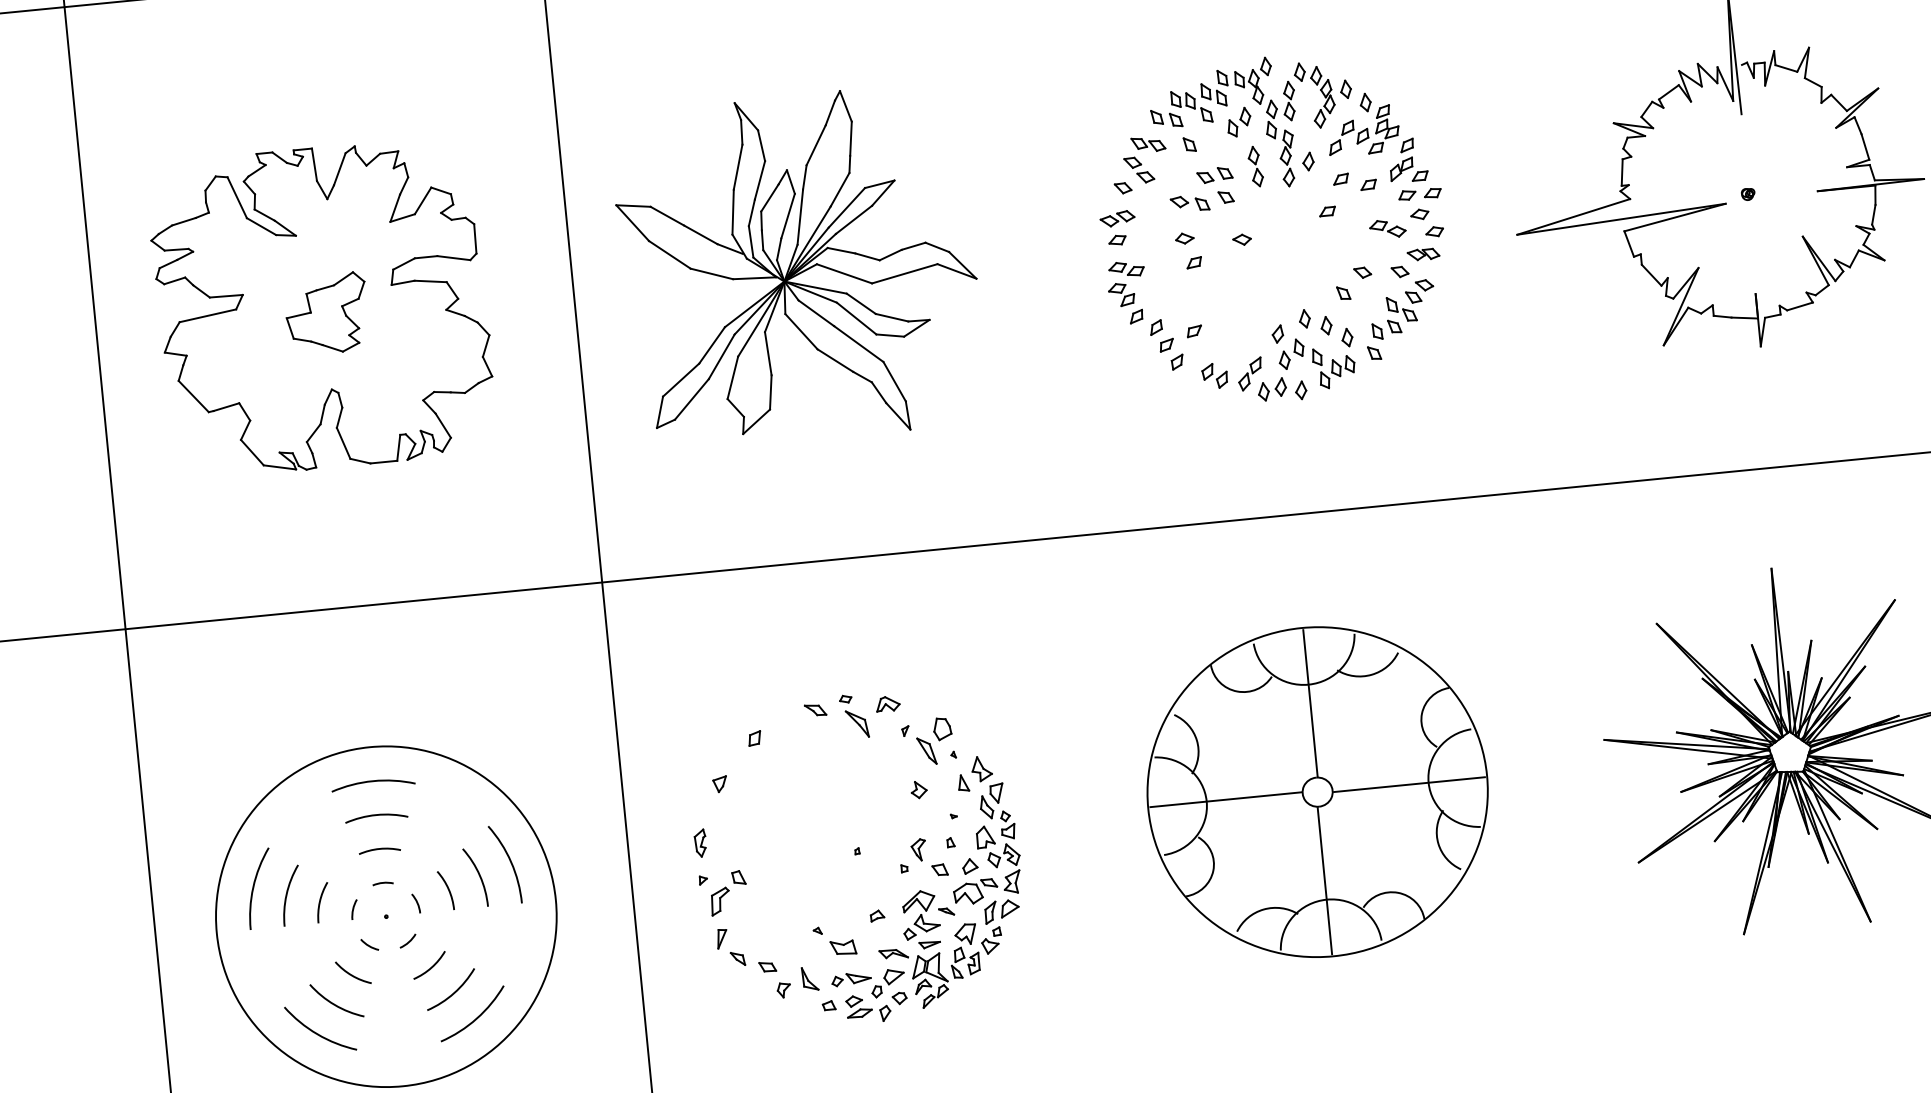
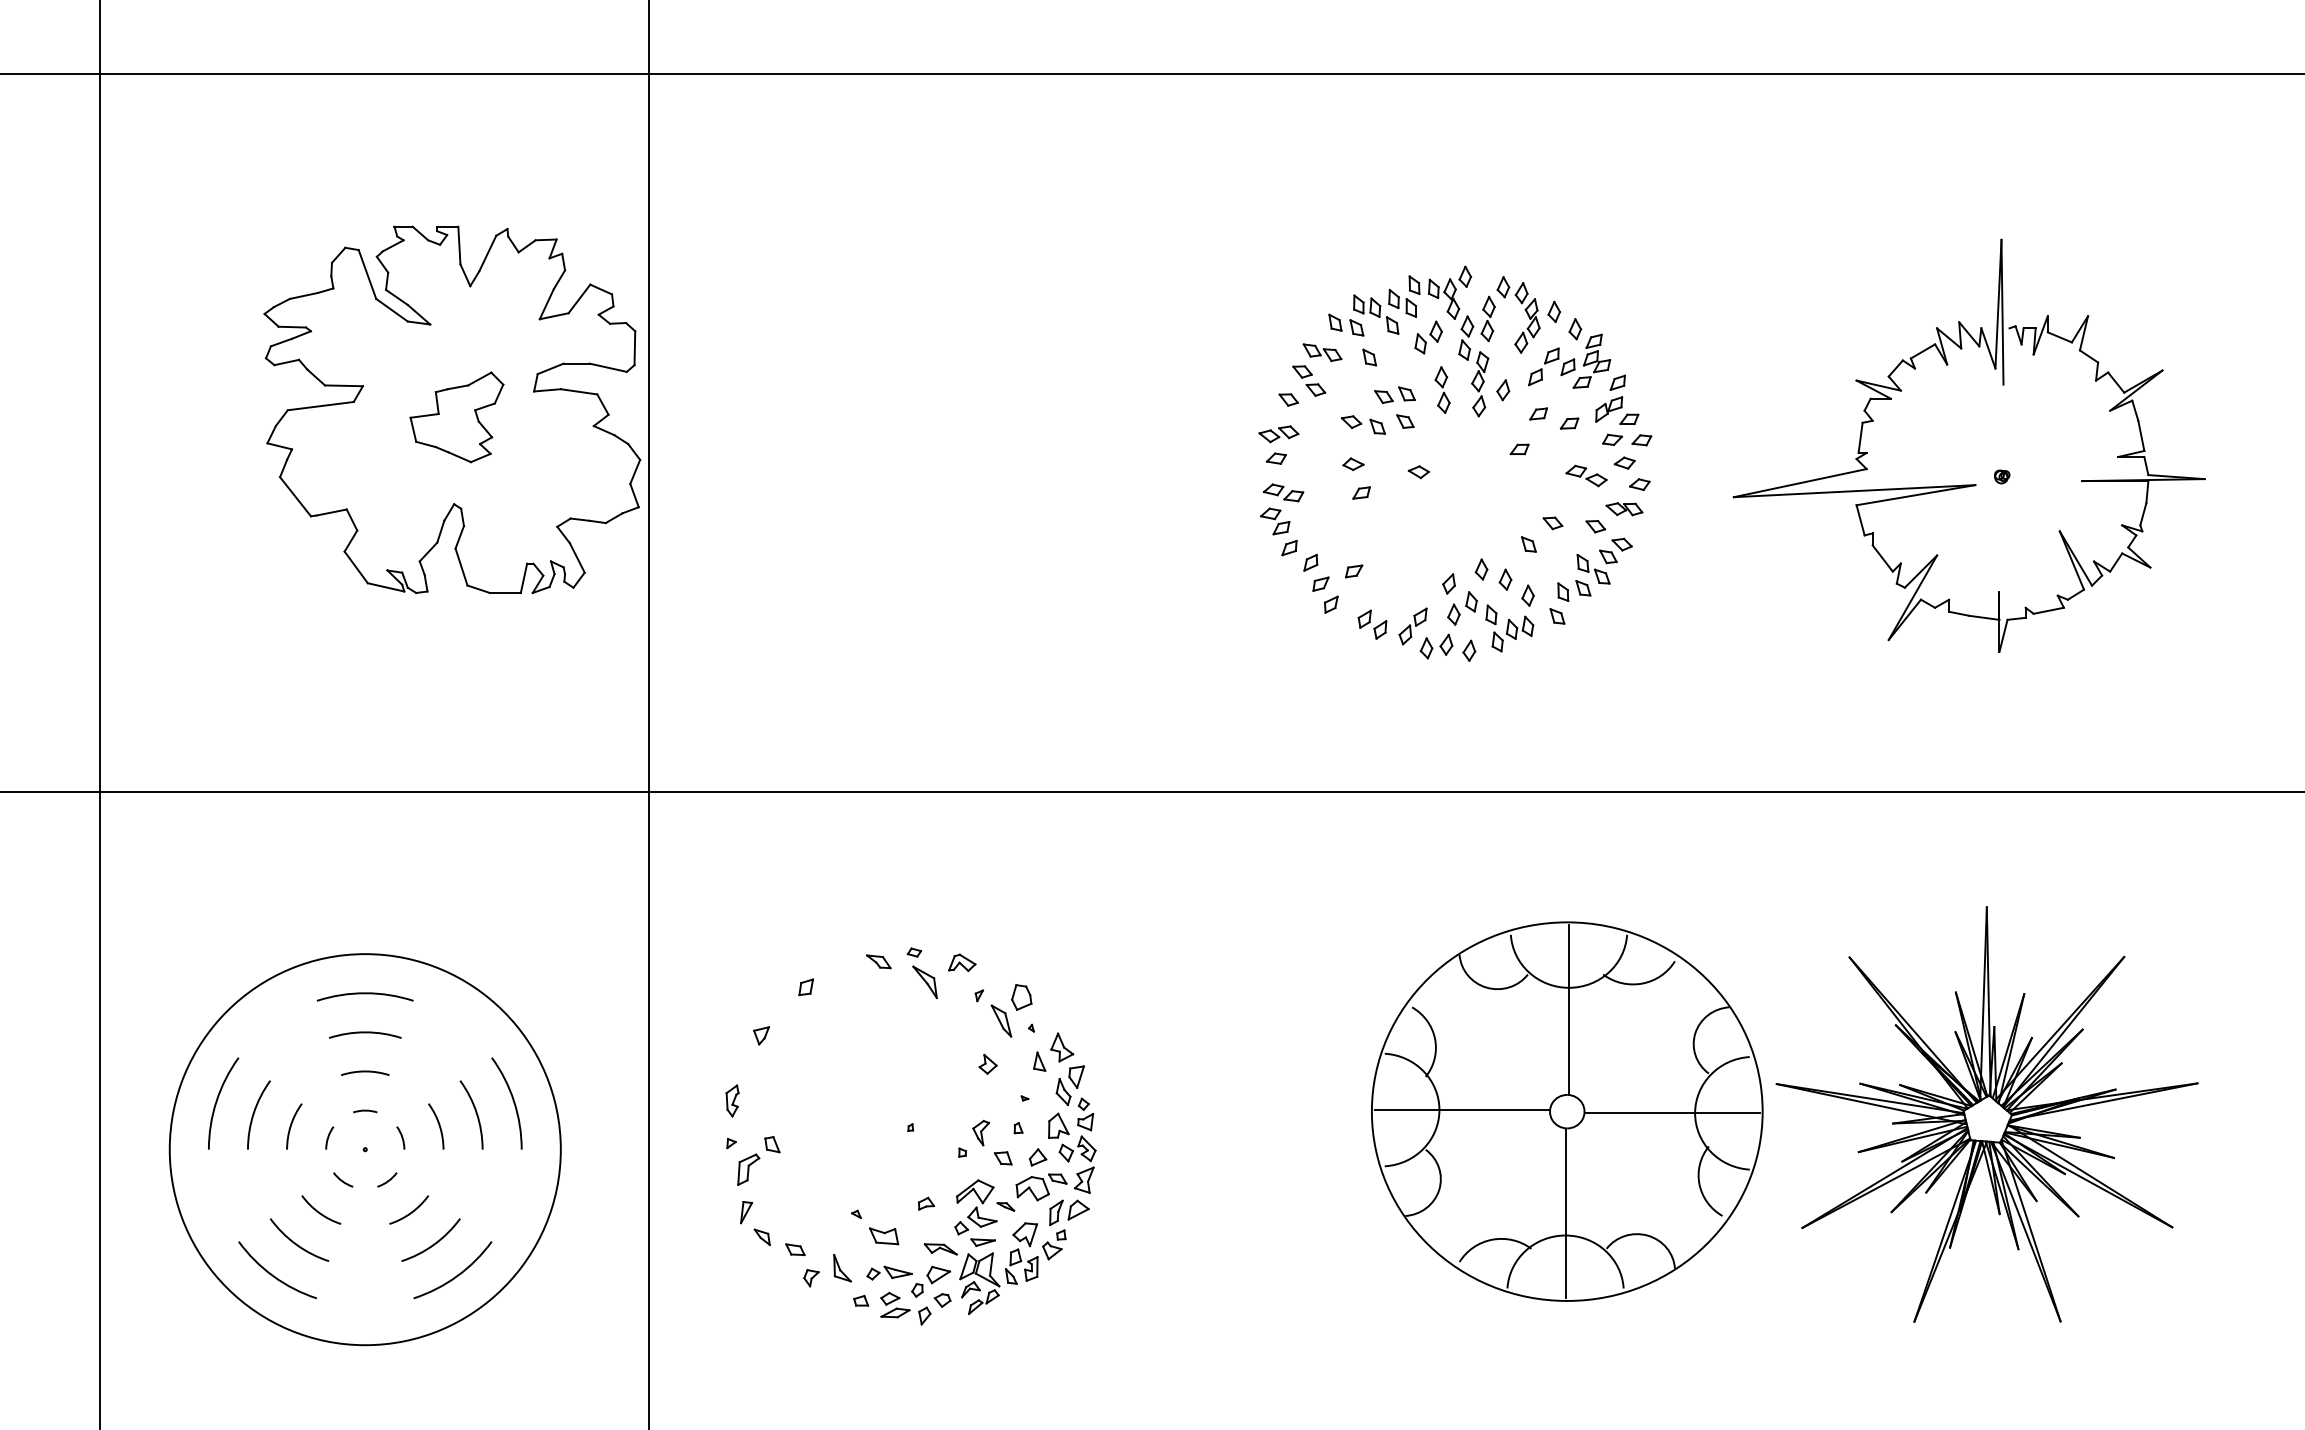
part: (799, 267) -> (909, 454), removed
part: (322, 307) -> (452, 409), moved
part: (1317, 792) -> (1567, 1111), moved

